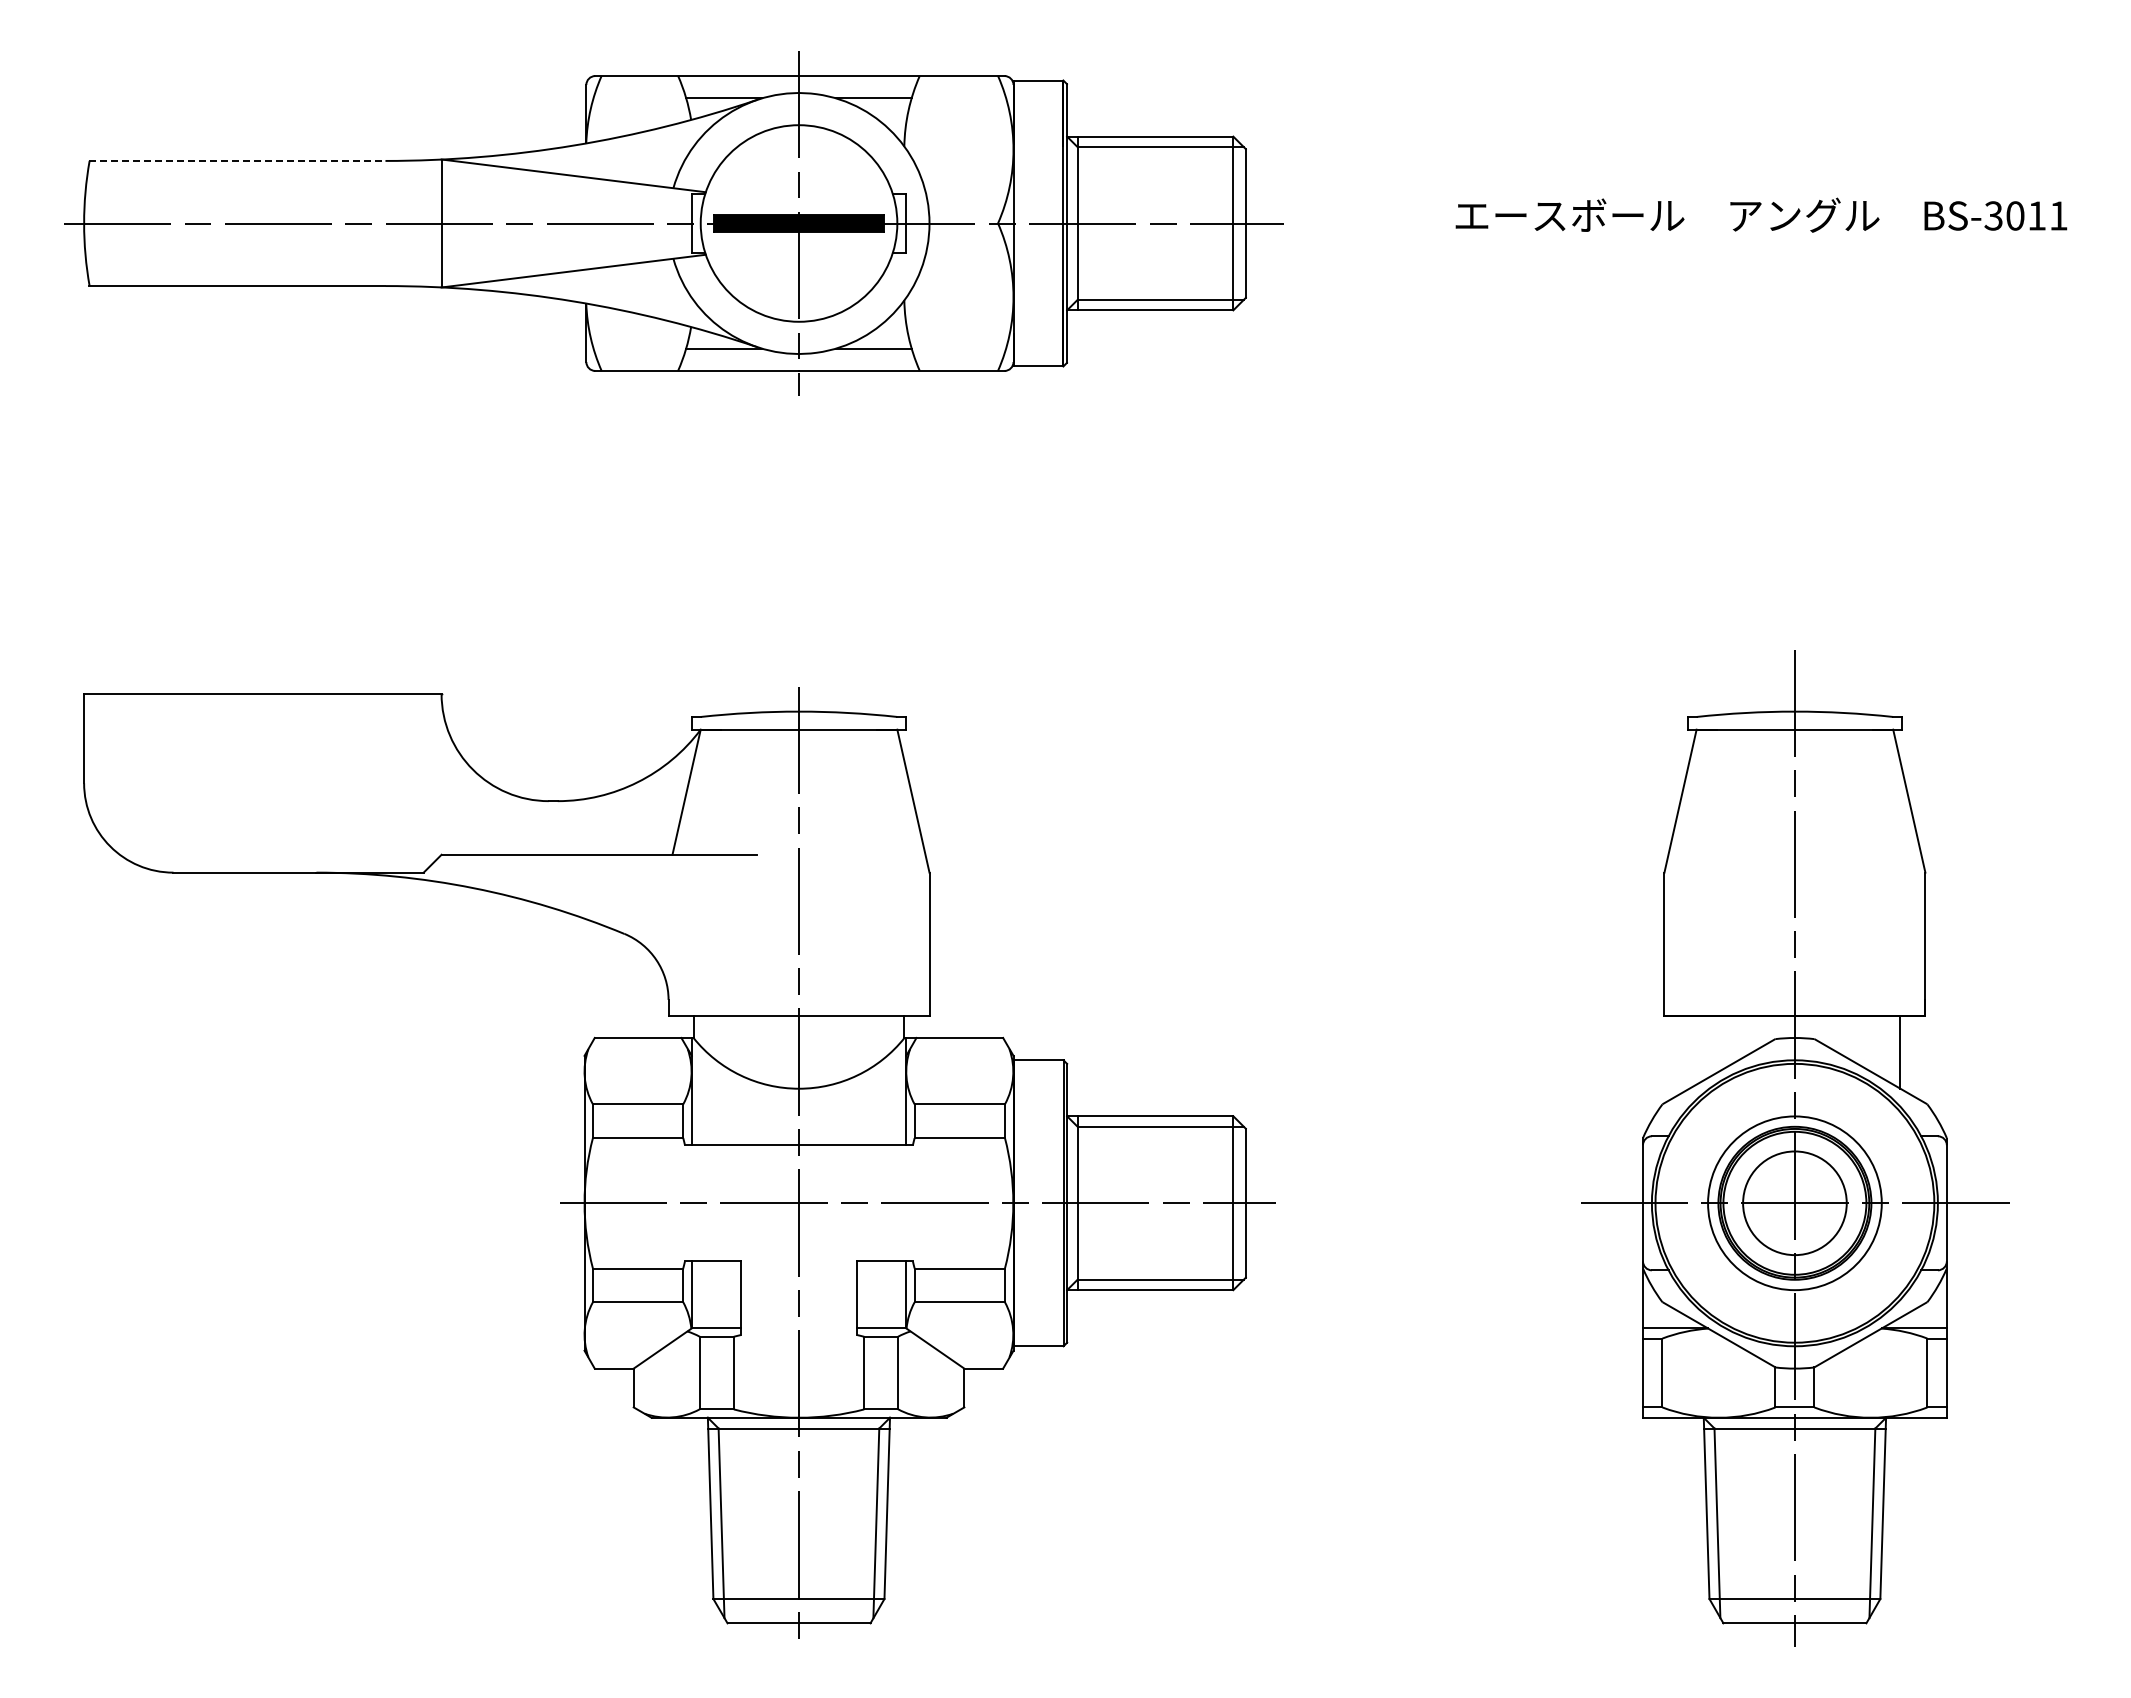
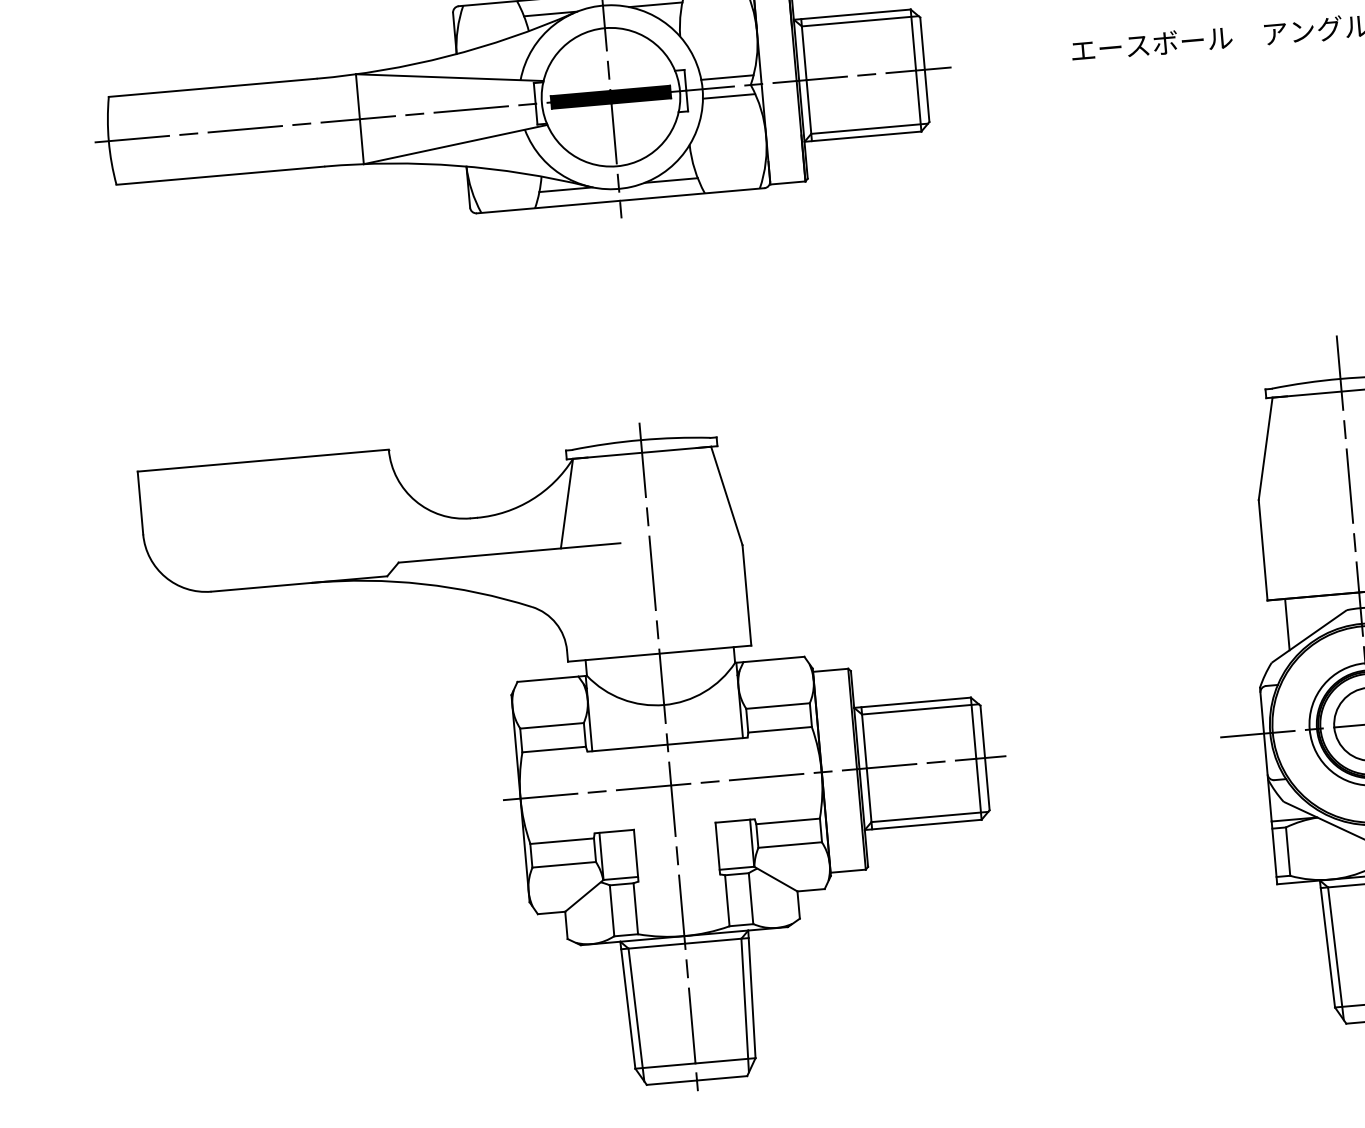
line: (237, 160) -> (212, 87), dashed -> solid
line: (965, 210) -> (727, 77), added
line: (965, 236) -> (728, 96), added
line: (1689, 1051) -> (1287, 624), added

